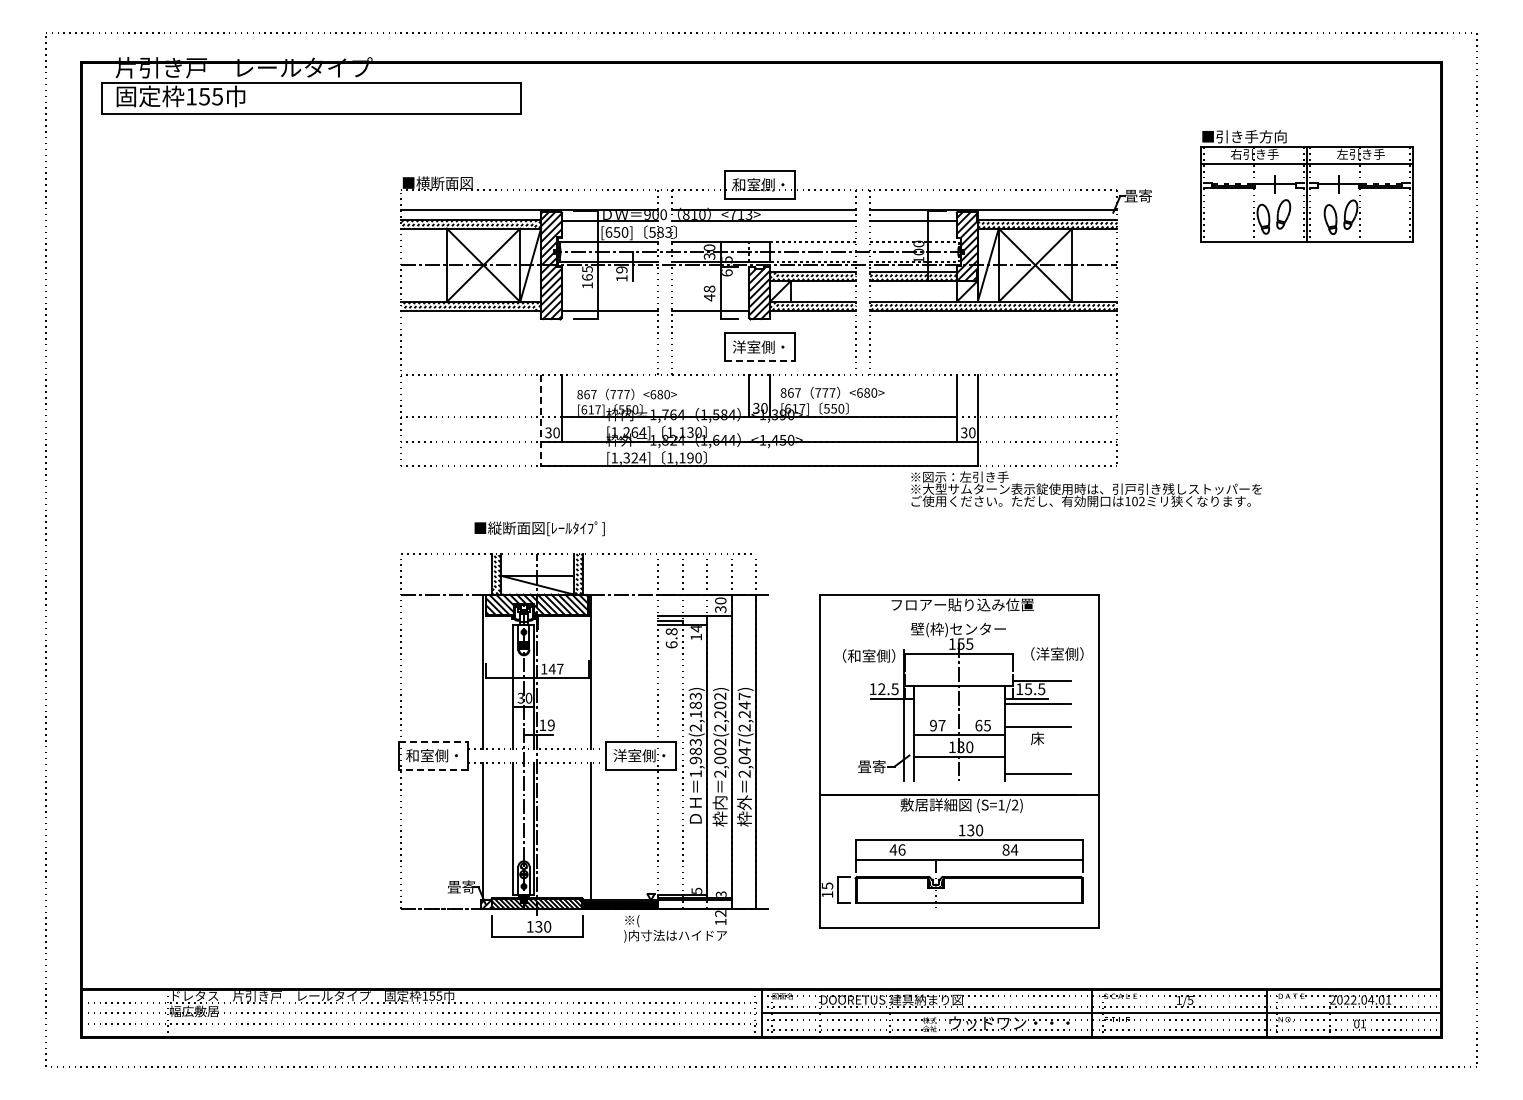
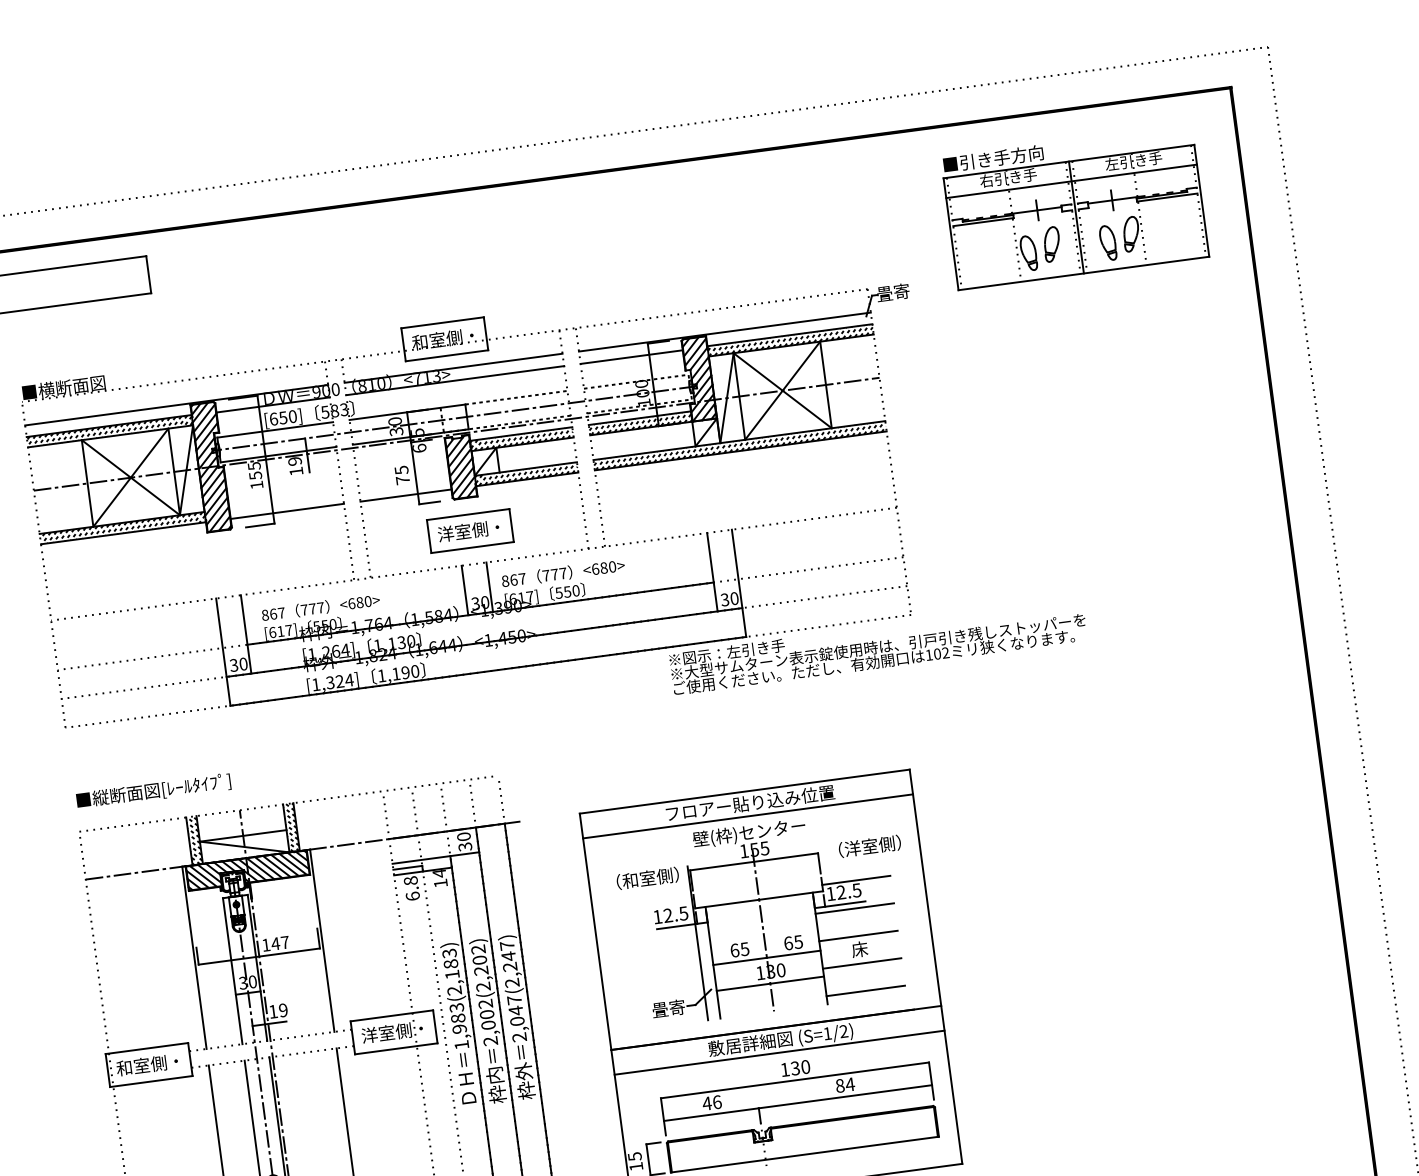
part: (1306, 186) -> (1074, 207), moved
text: (587, 277) -> (255, 475), 165 -> 155
text: (709, 293) -> (402, 475), 48 -> 75
line: (760, 361) -> (473, 547), dashed -> solid
line: (541, 421) -> (223, 653), dashed -> solid
text: (539, 528) -> (153, 791), moved
line: (959, 615) -> (748, 816), added
text: (1028, 689) -> (841, 892), 15.5 -> 12.5
text: (937, 725) -> (739, 949), 97 -> 65
line: (433, 741) -> (146, 1048), dashed -> solid
line: (1037, 750) -> (861, 963), added
line: (433, 769) -> (151, 1081), dashed -> solid
line: (959, 815) -> (779, 1052), added

